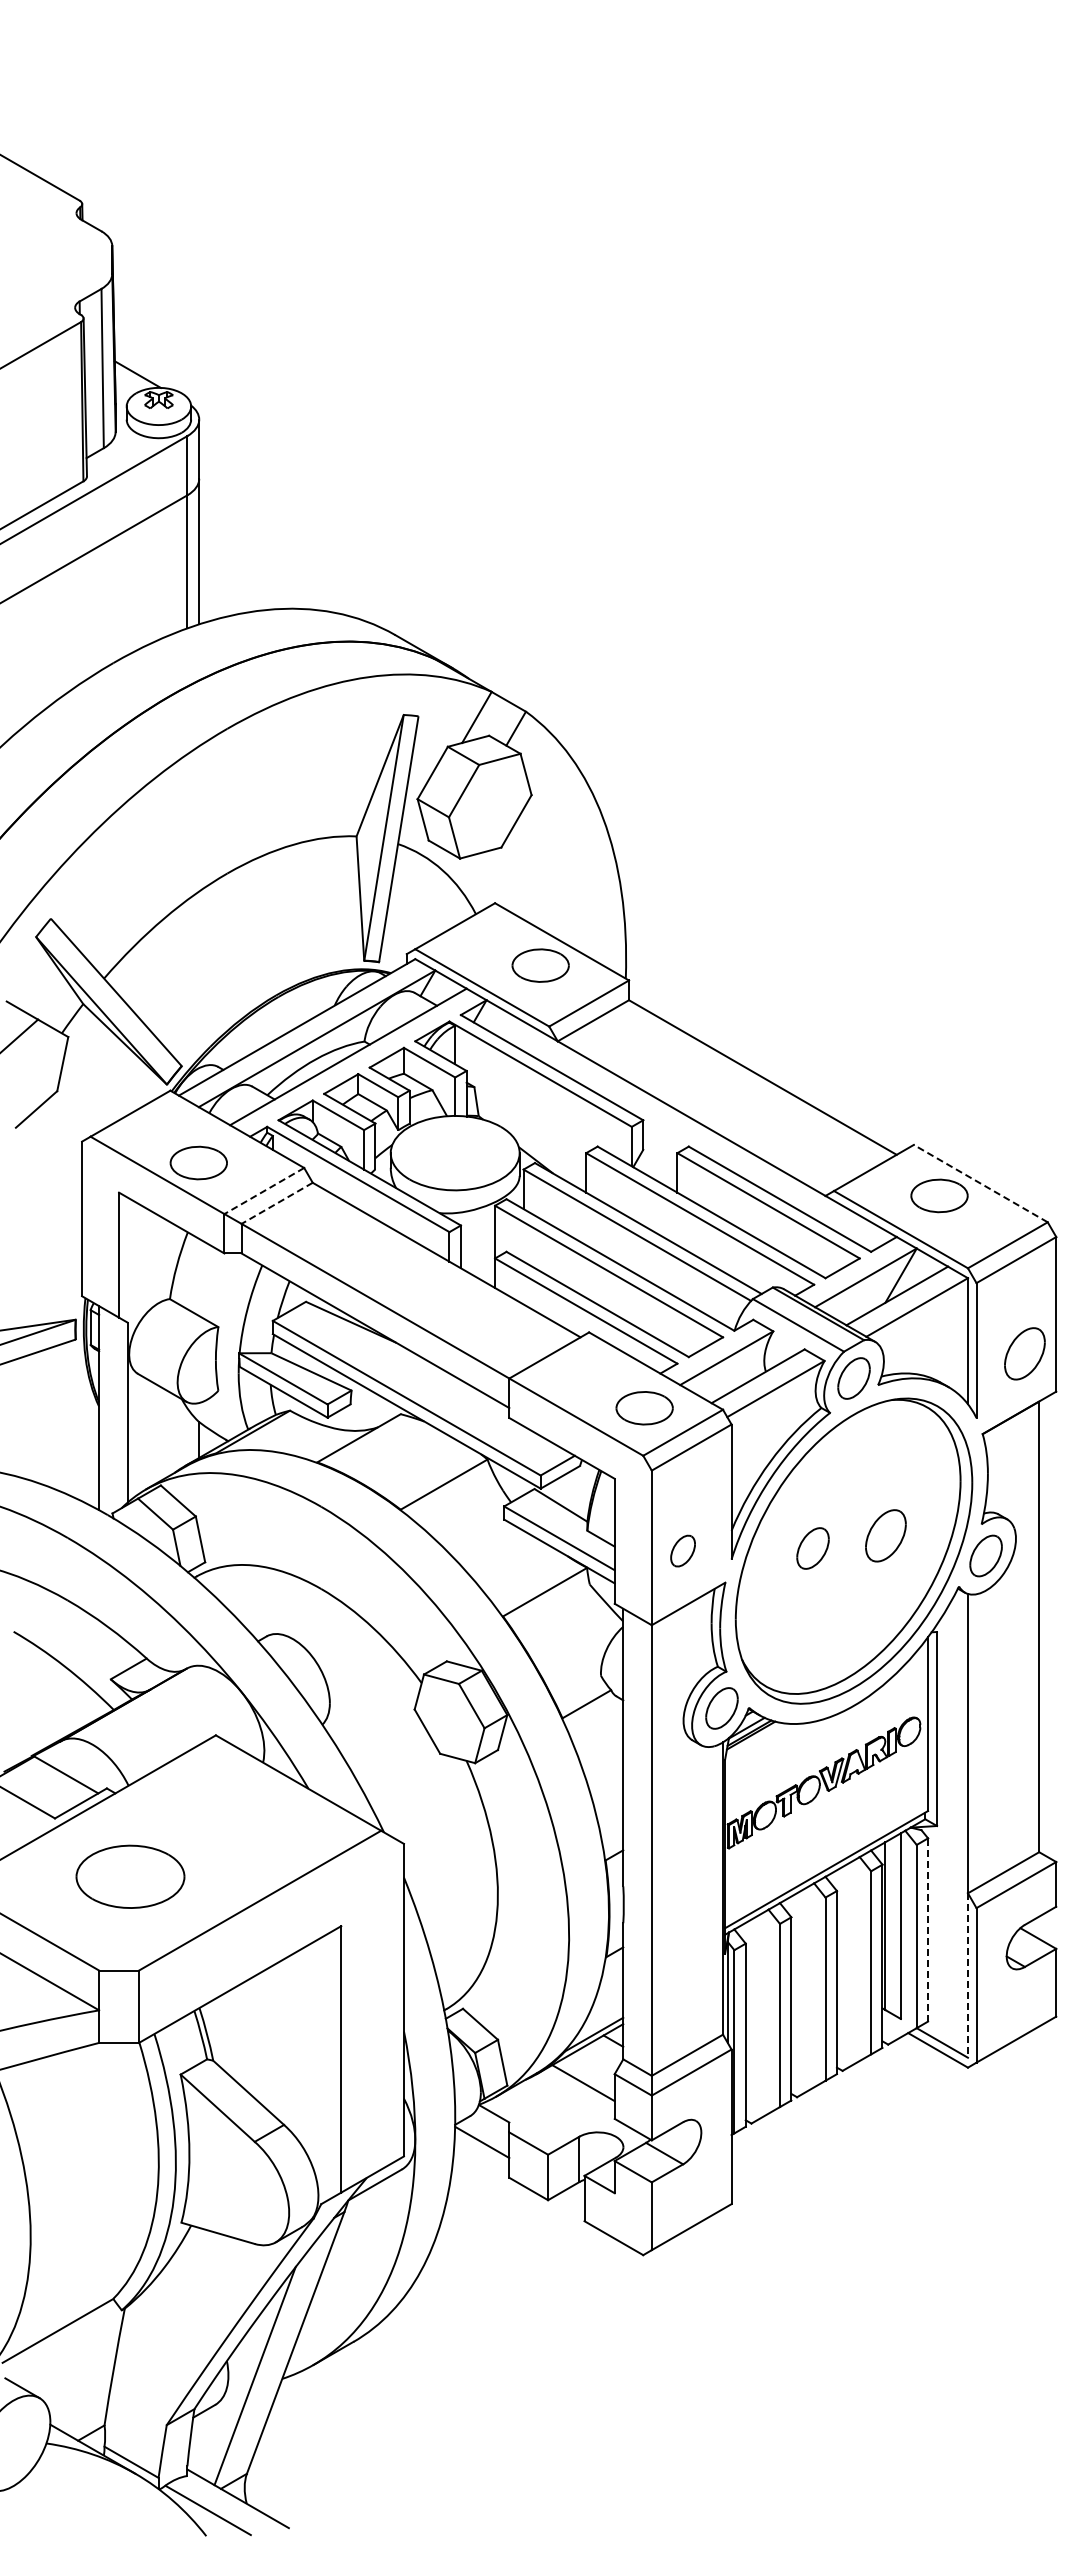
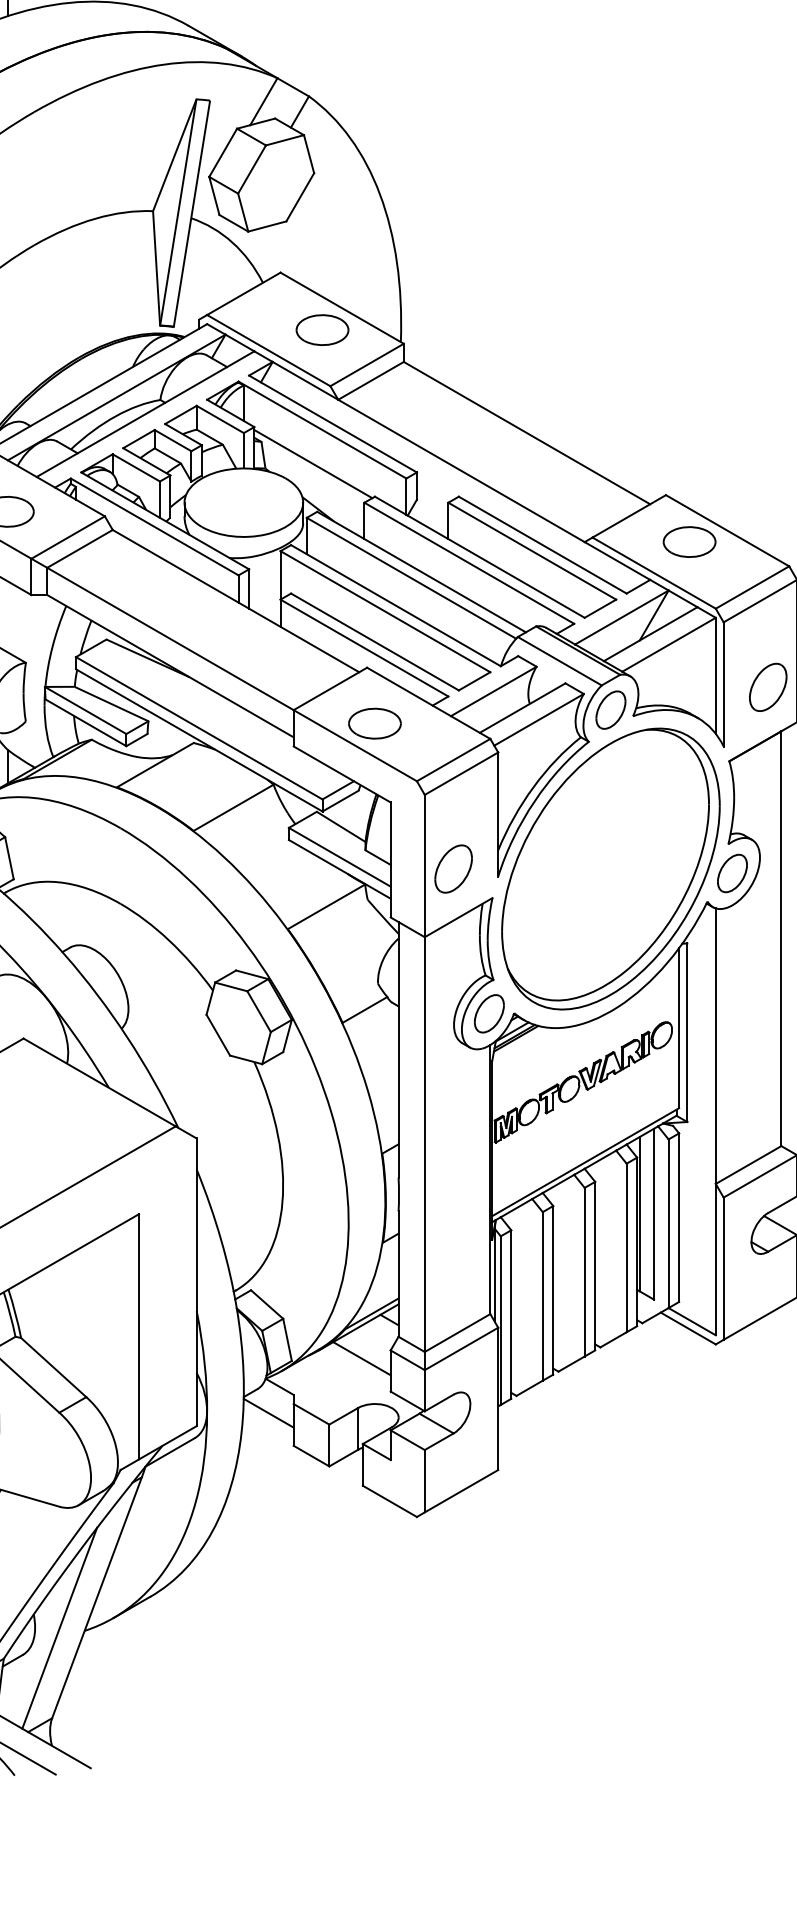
line: (530, 1111) -> (313, 464), added
line: (980, 1183) -> (727, 530), dashed -> solid
line: (263, 1191) -> (67, 538), dashed -> solid
line: (276, 1203) -> (79, 549), dashed -> solid
part: (644, 1408) -> (374, 723), moved
part: (885, 1535) -> (639, 854), removed
part: (812, 1548) -> (572, 866), removed
part: (682, 1550) -> (453, 868), size x1.67
line: (928, 1929) -> (679, 1217), dashed -> solid
line: (967, 1976) -> (715, 1260), dashed -> solid

